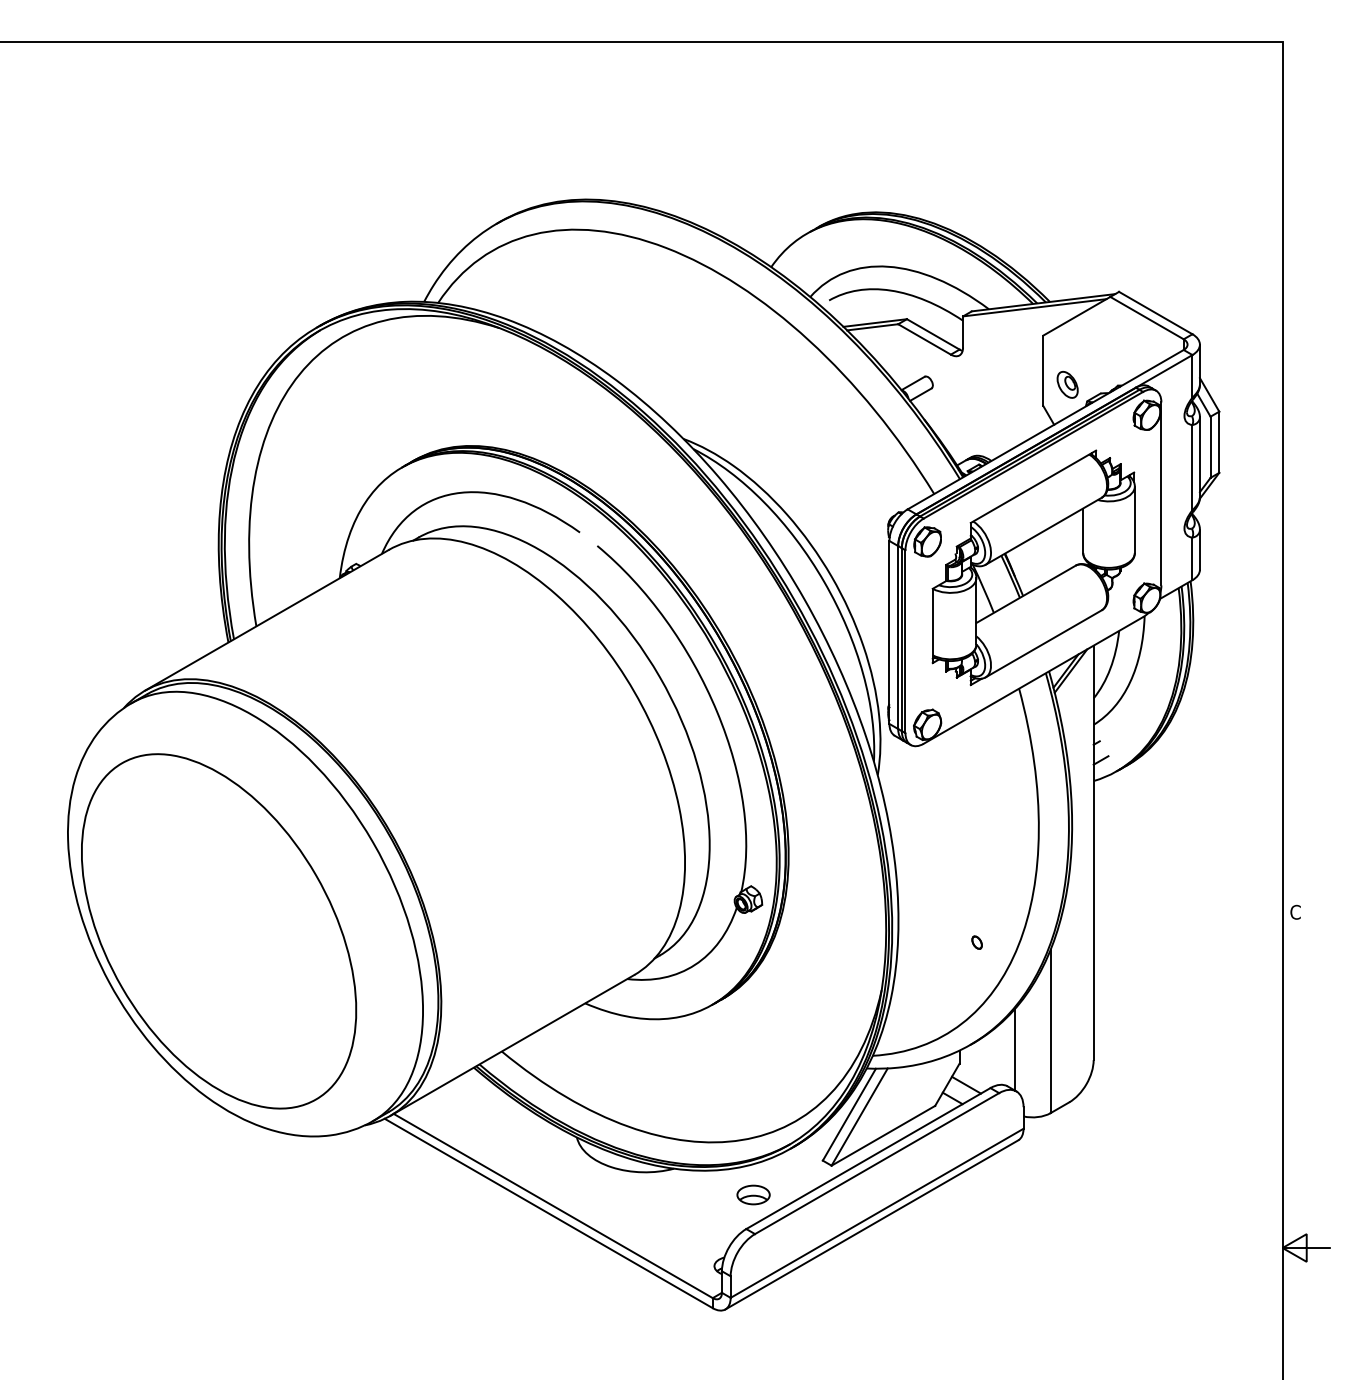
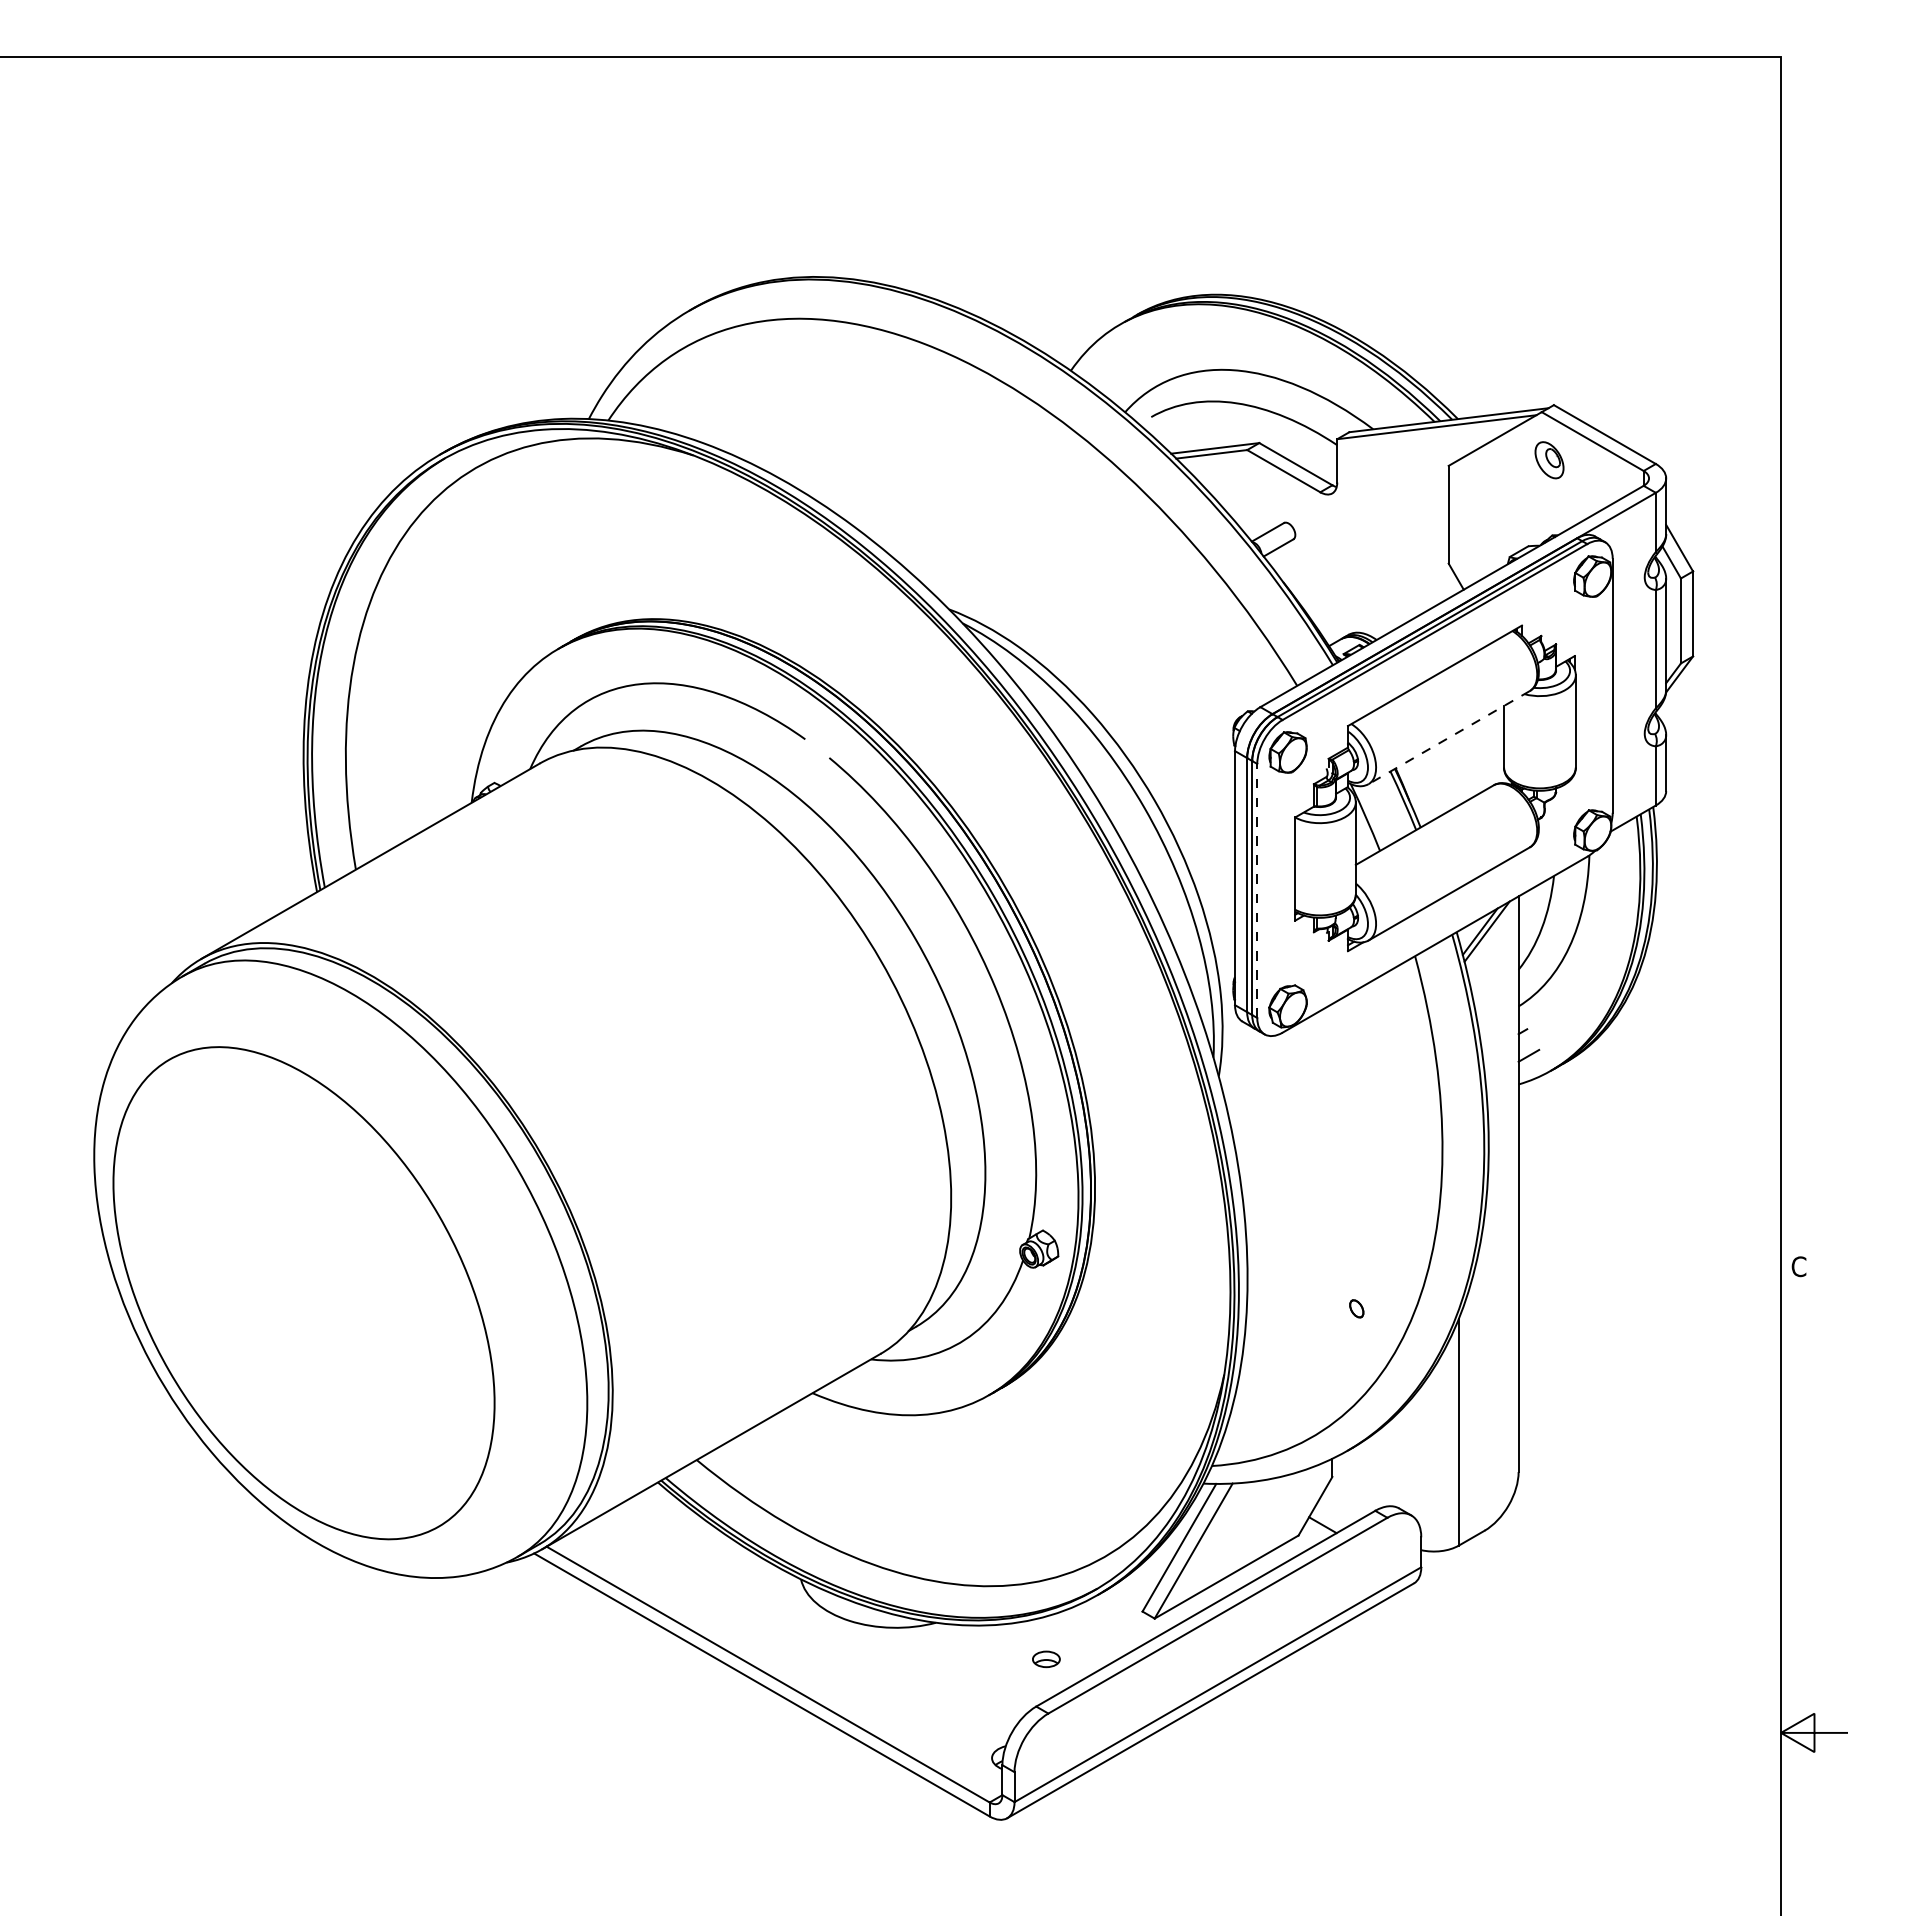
part: (1067, 385) -> (1549, 460), moved
line: (1043, 531) -> (1448, 737), solid -> dashed
line: (905, 641) -> (1257, 890), solid -> dashed
line: (1015, 1049) -> (1409, 1457), removed
line: (966, 1084) -> (1341, 1506), removed
part: (753, 1195) -> (1046, 1659), size x0.6

